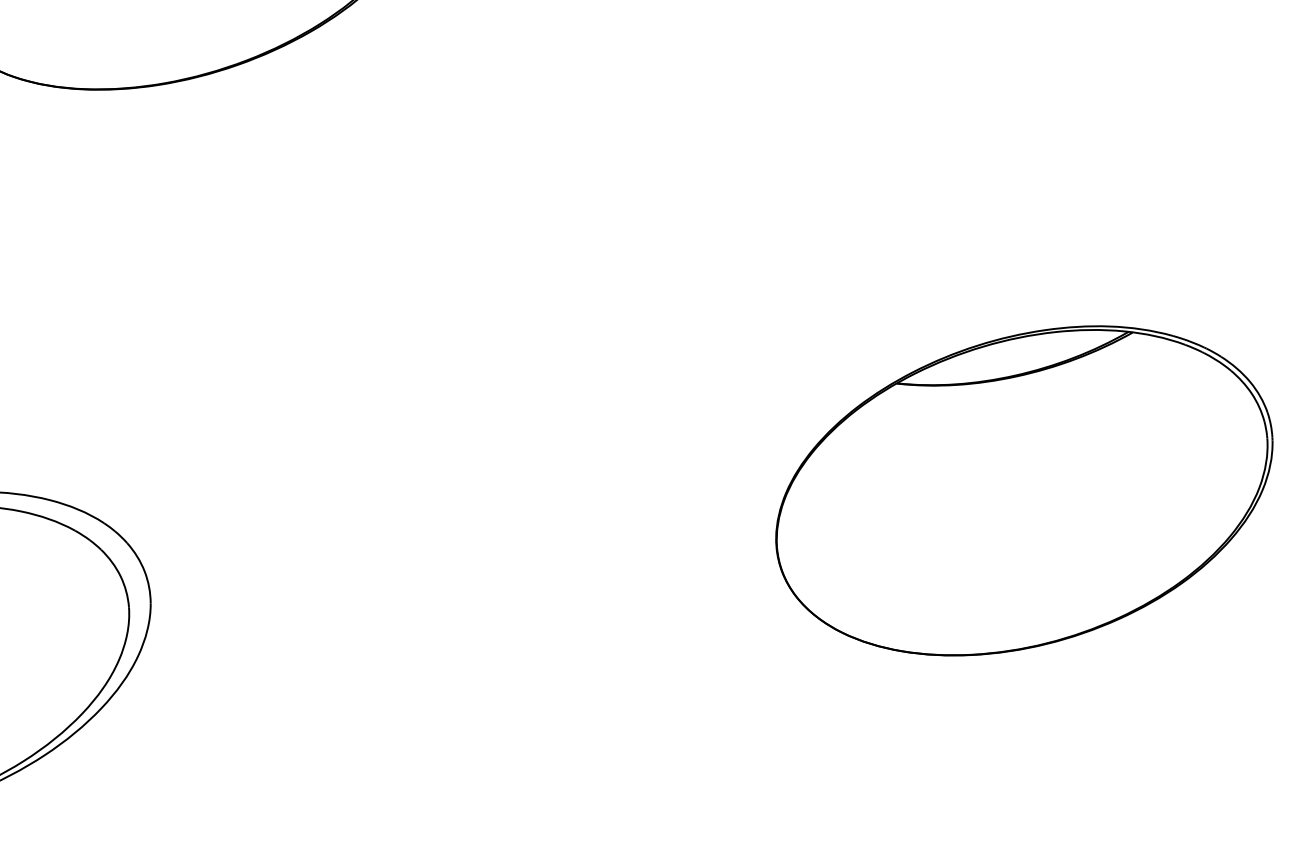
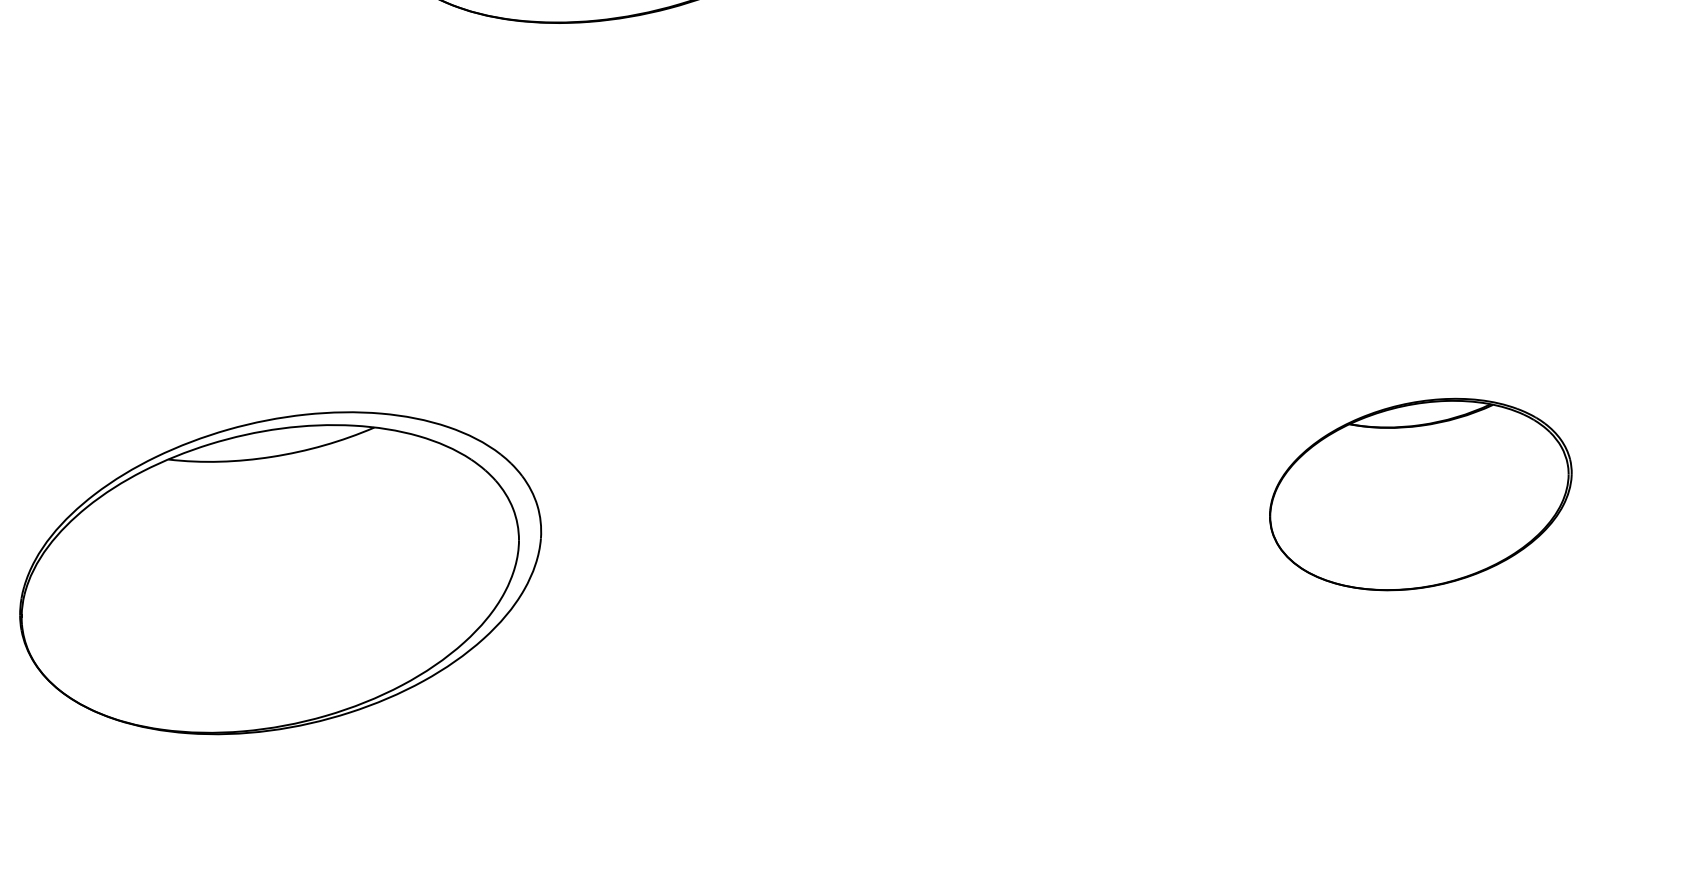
part: (1024, 490) -> (1420, 494), size x0.6

